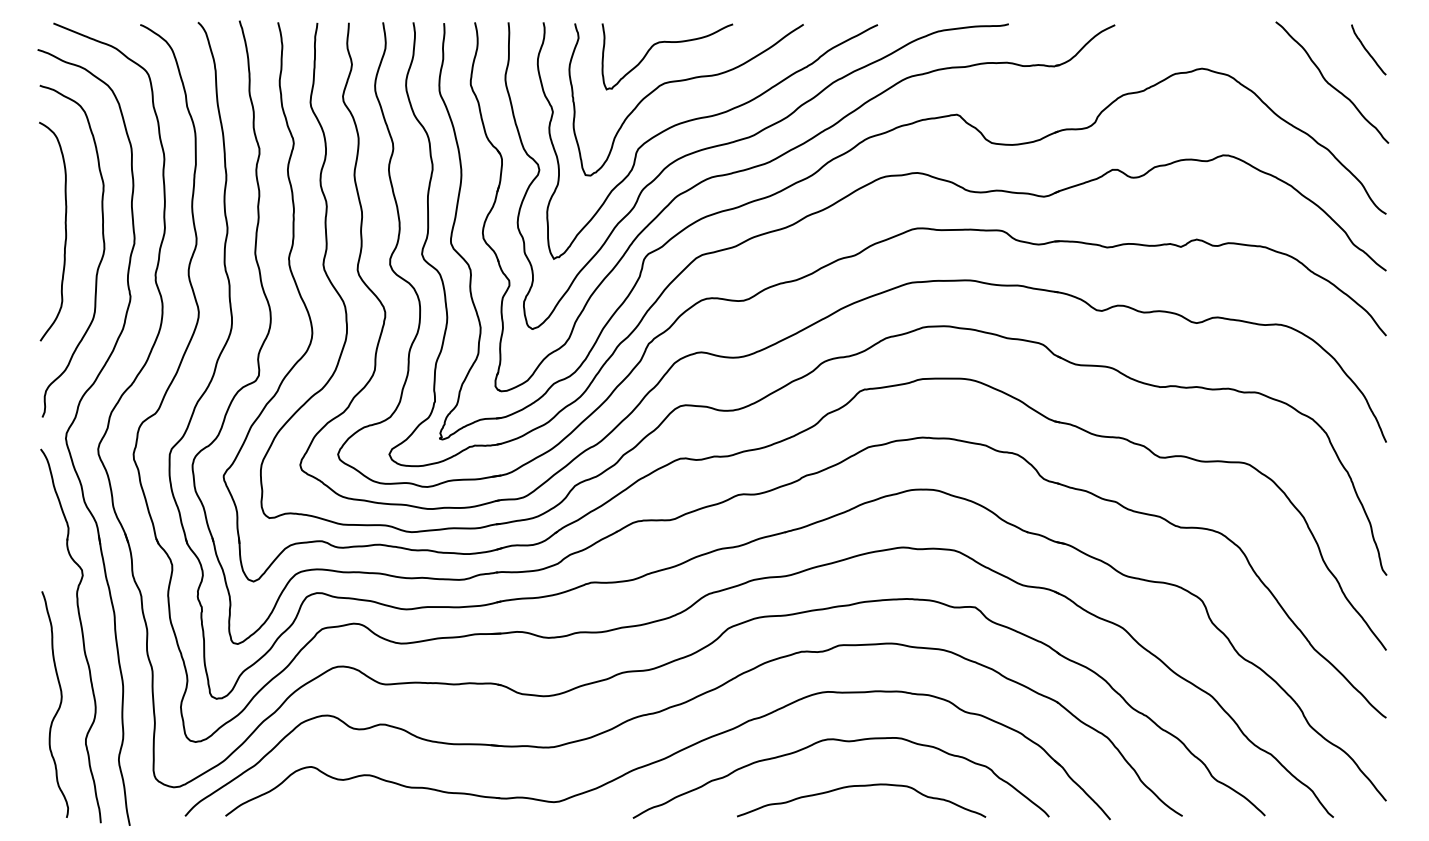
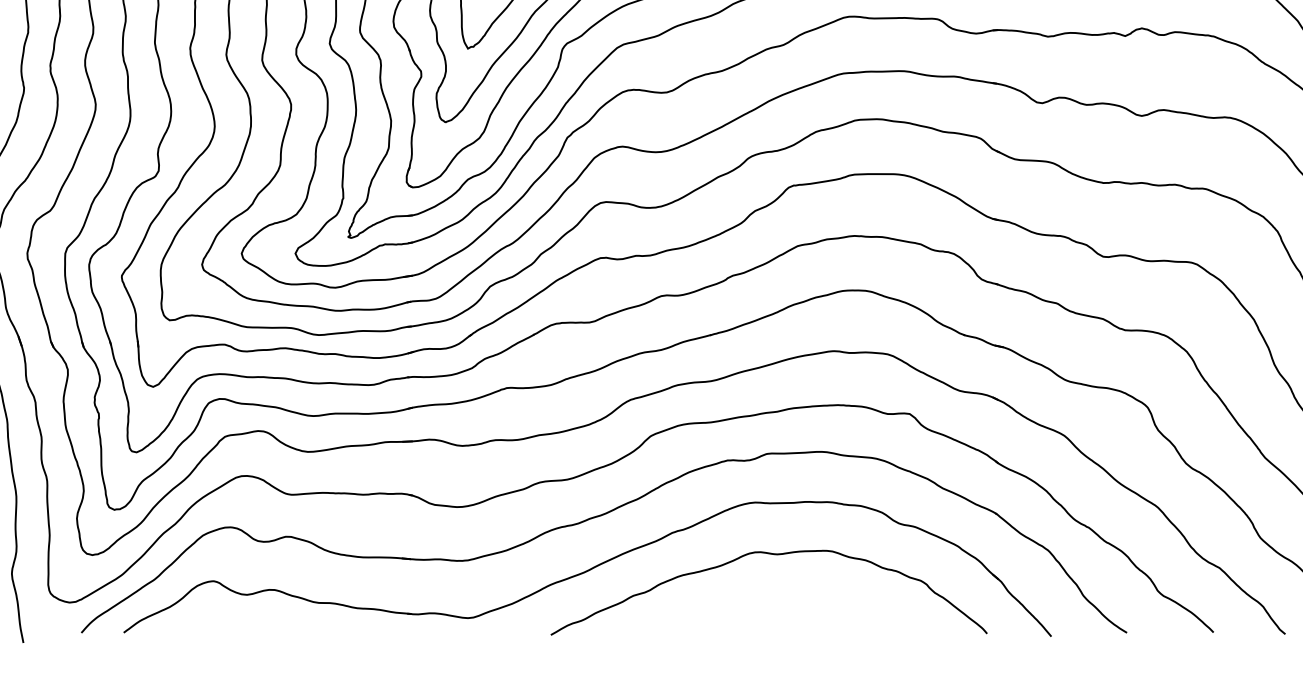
curve: (861, 786) -> (790, 601), removed

